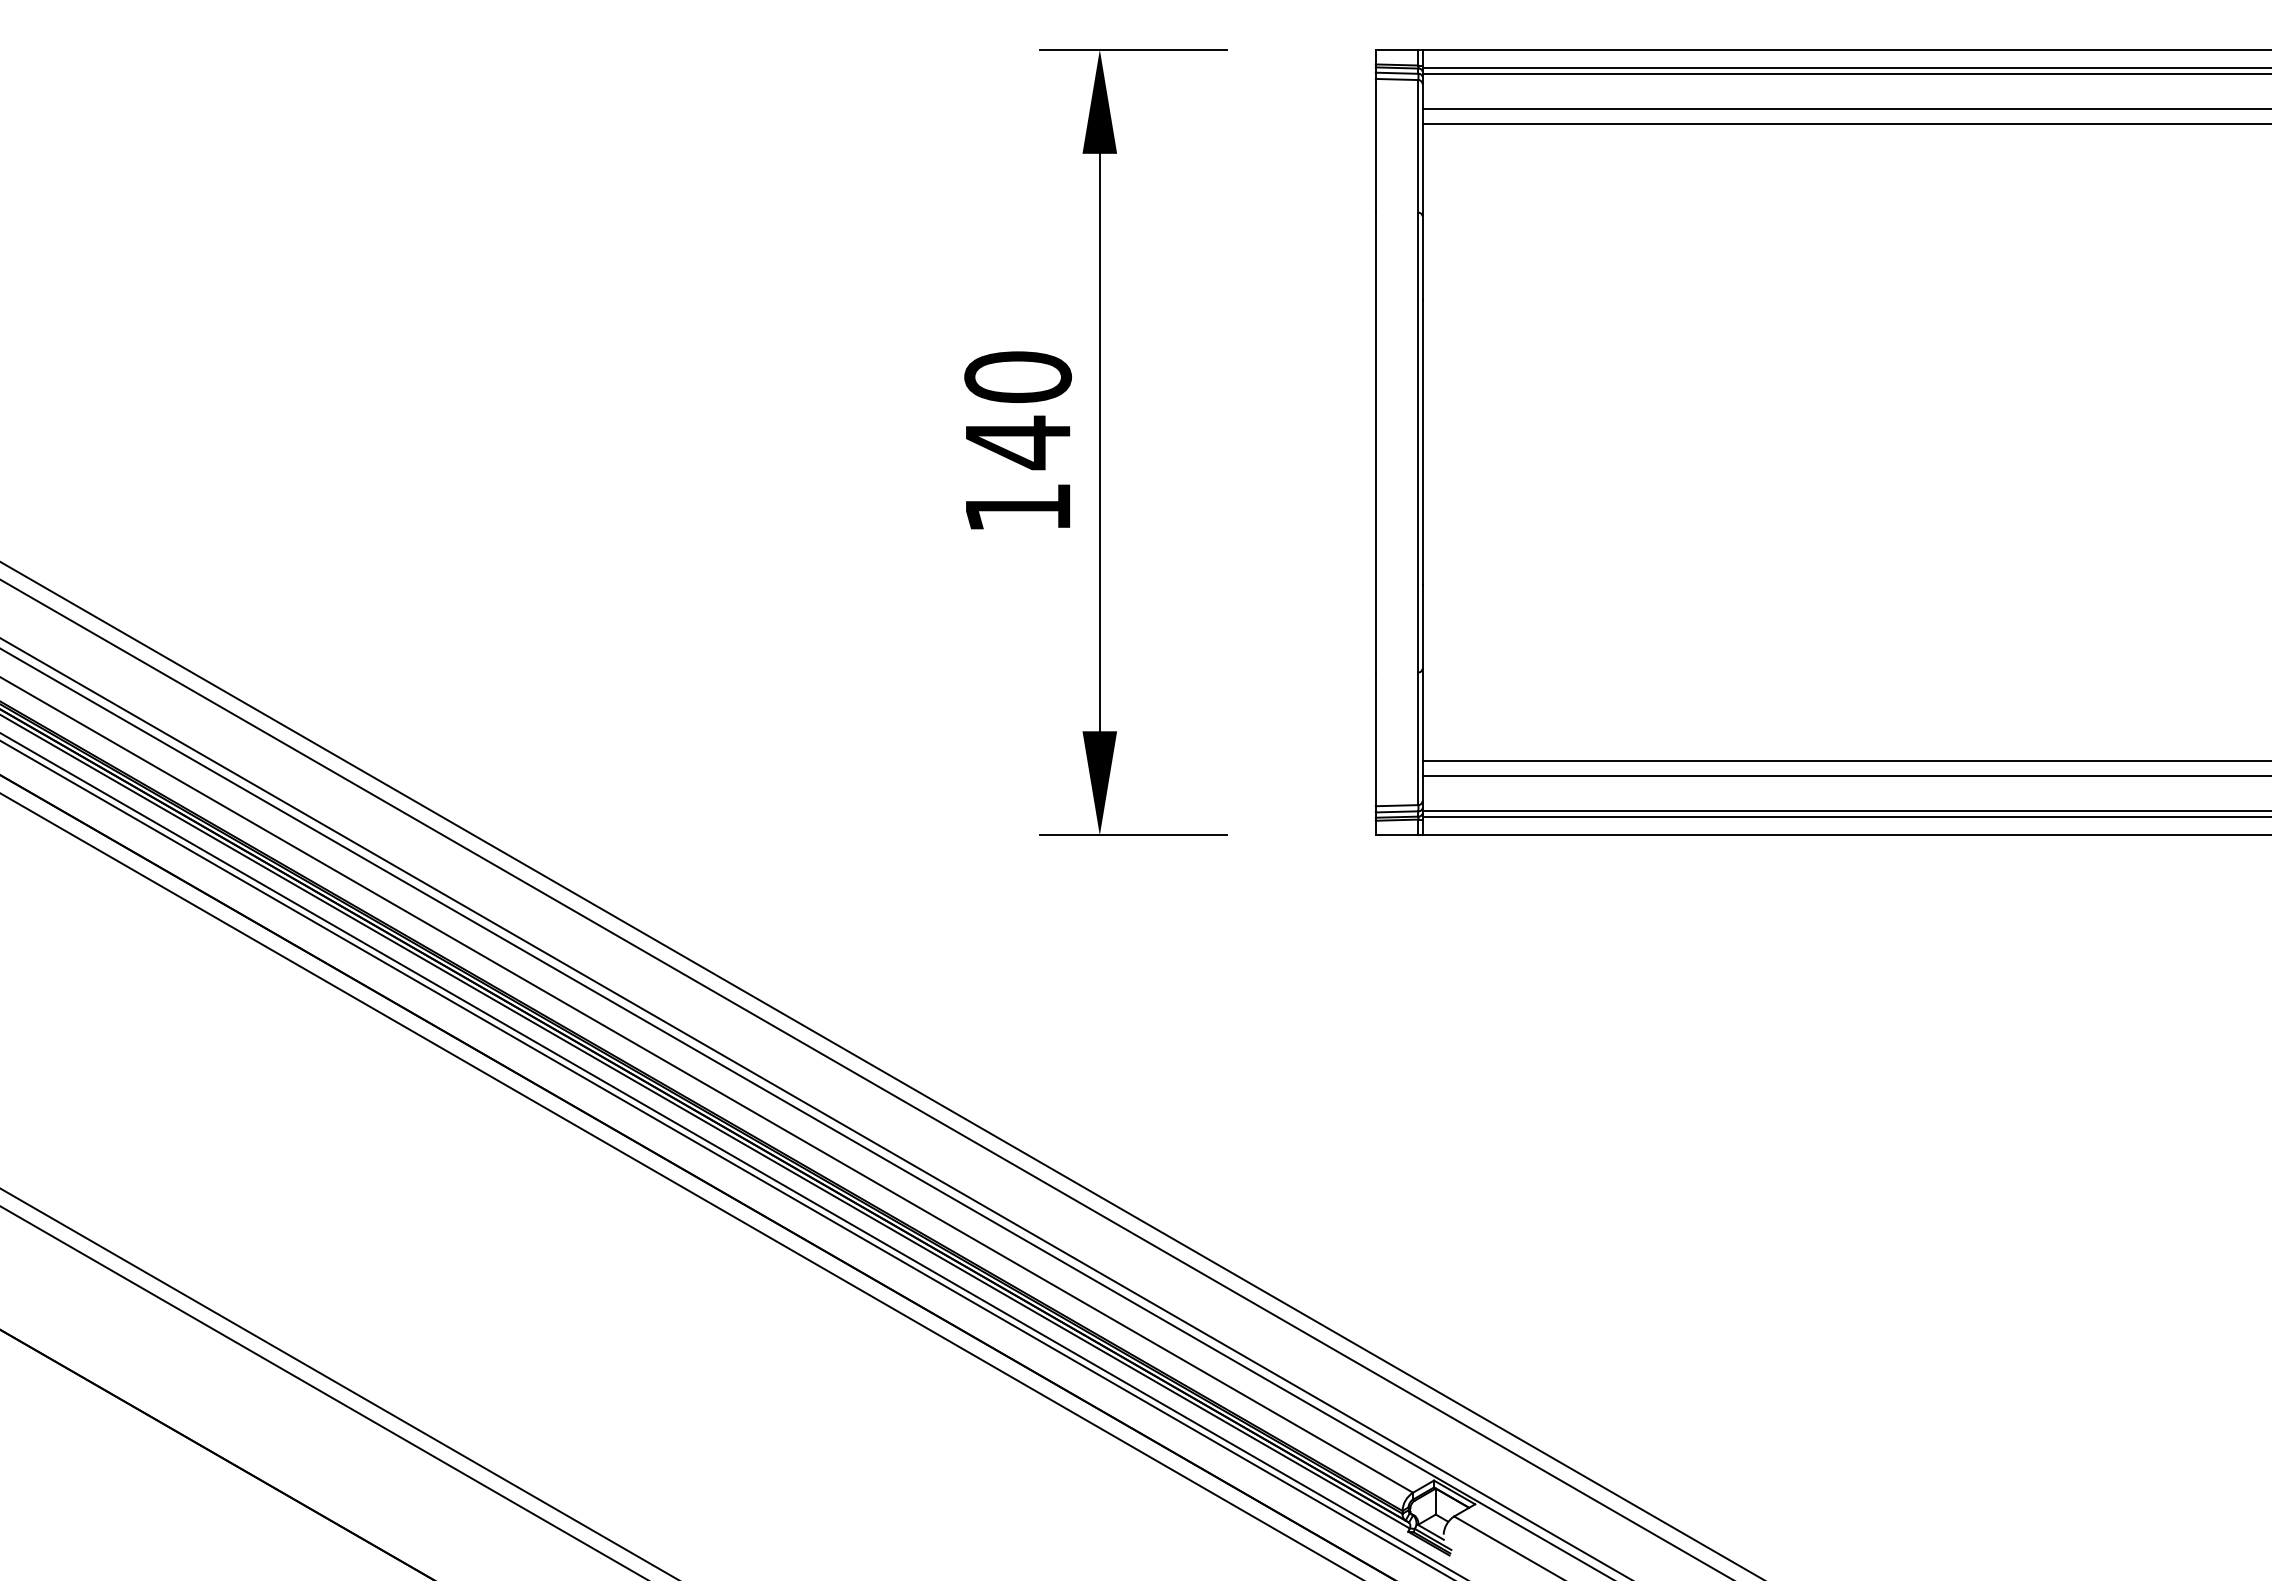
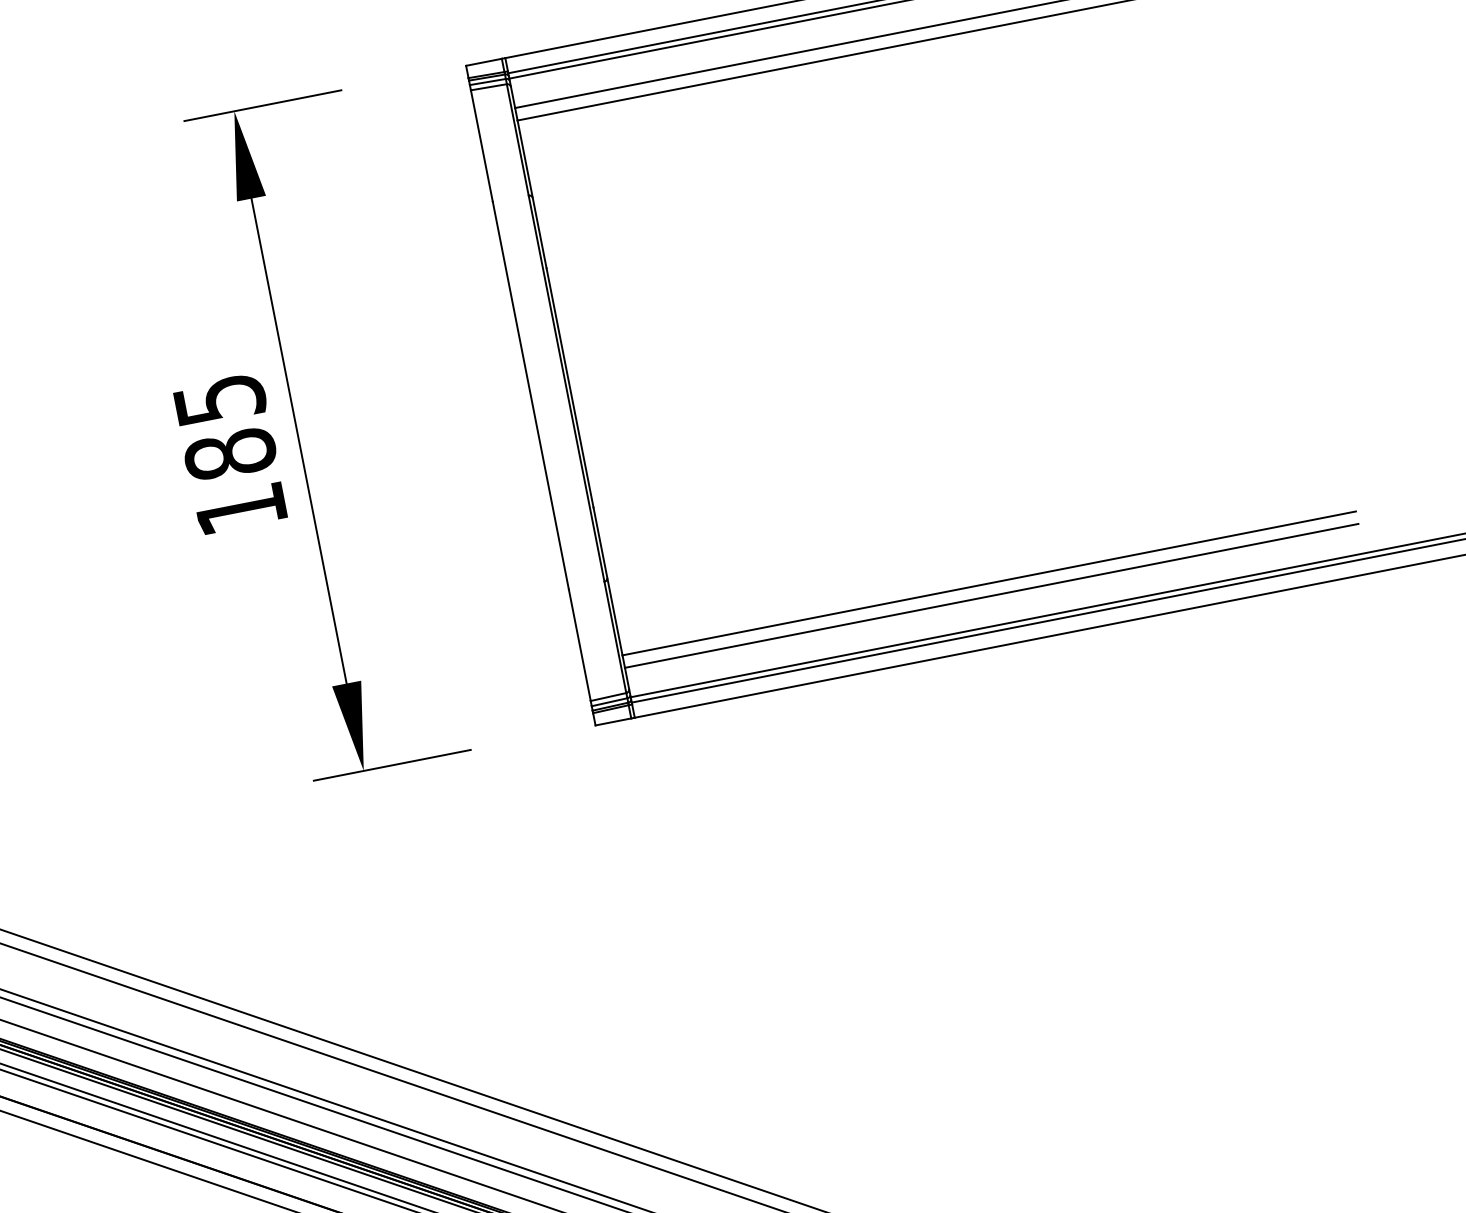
text: (1018, 410) -> (225, 427), 140 -> 185

